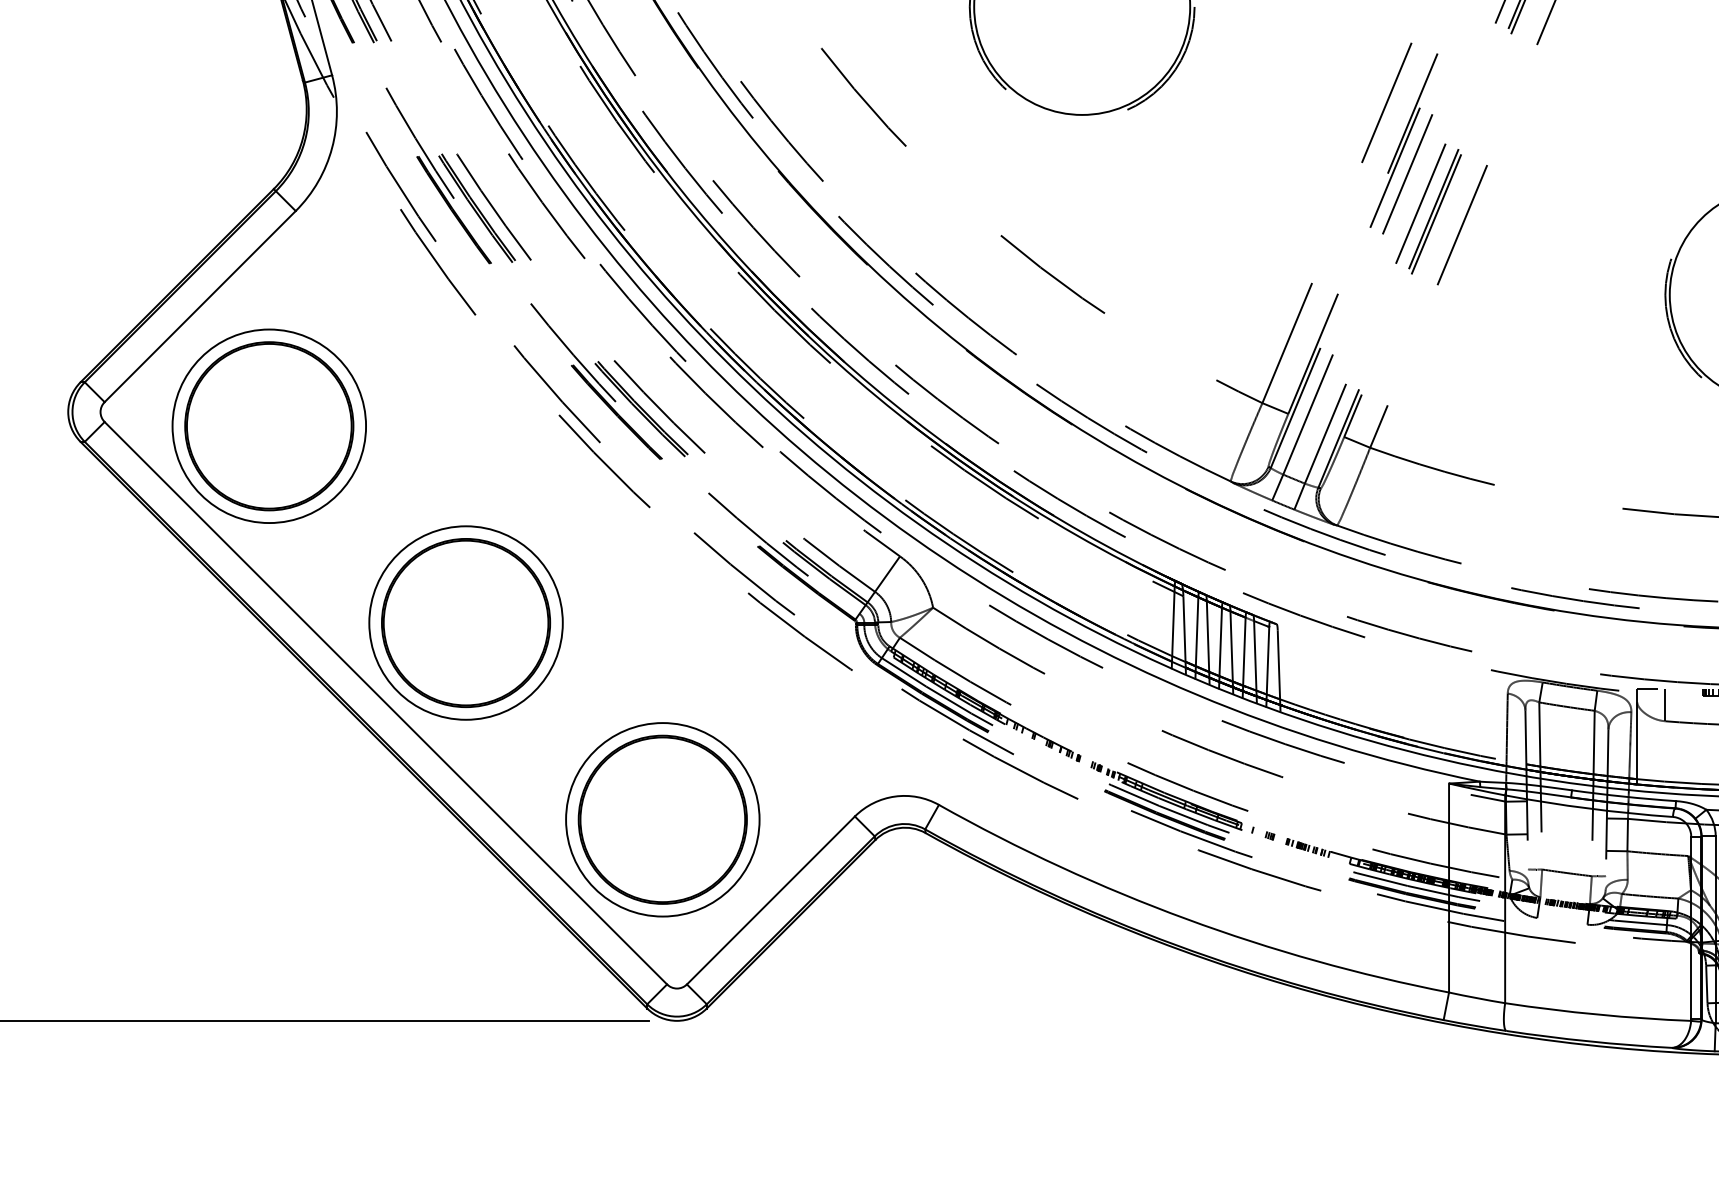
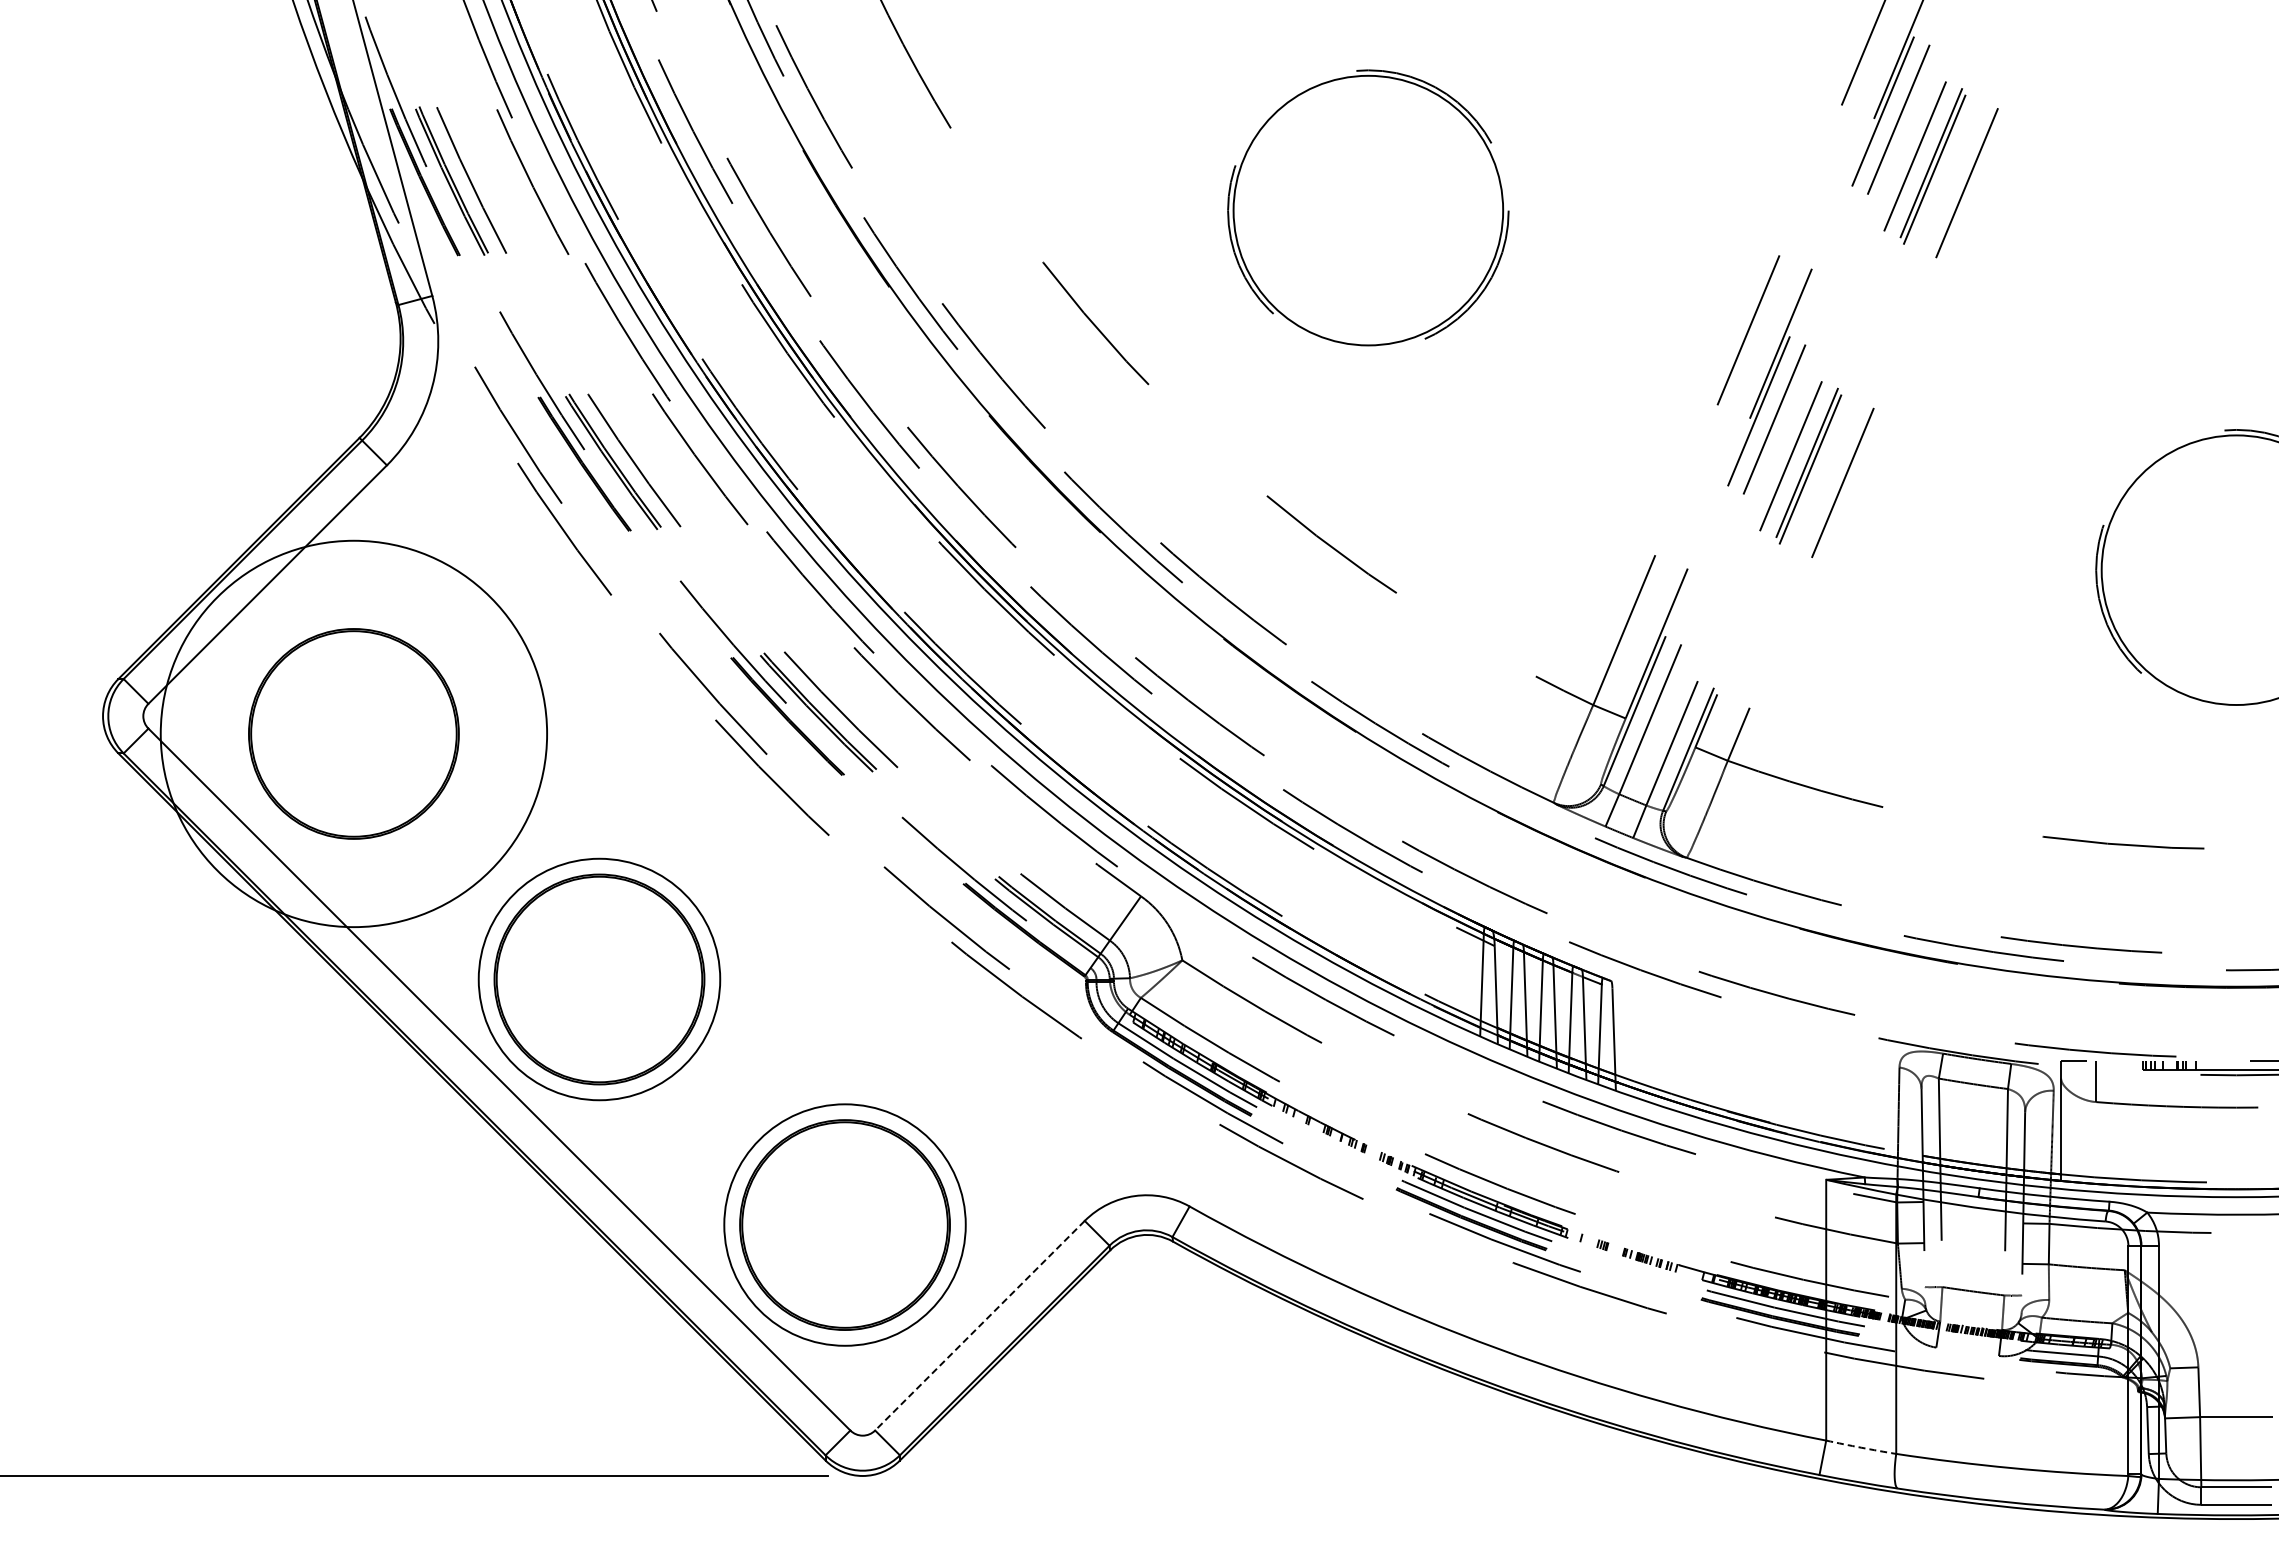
circle: (268, 425) -> (353, 733), size x1.6
line: (770, 901) -> (979, 1326), solid -> dashed
arc: (1477, 998) -> (1861, 1447), solid -> dashed

